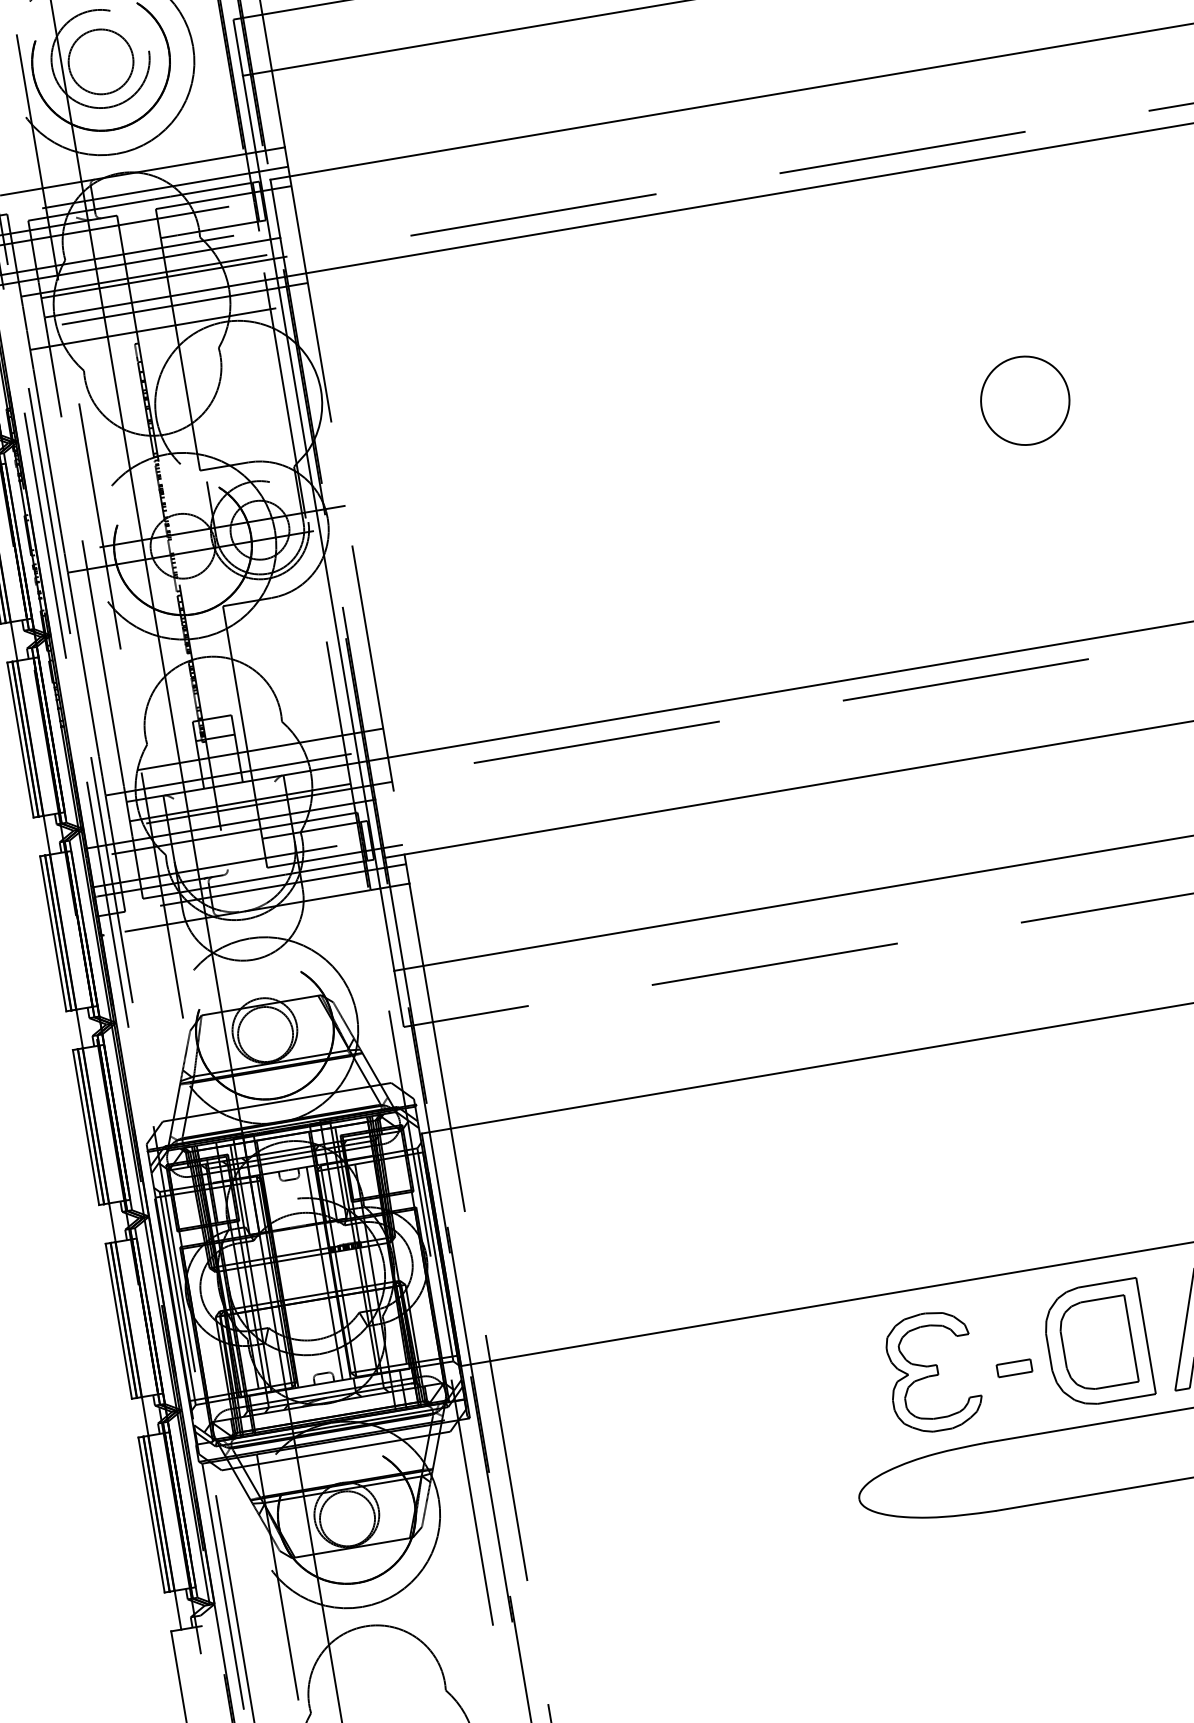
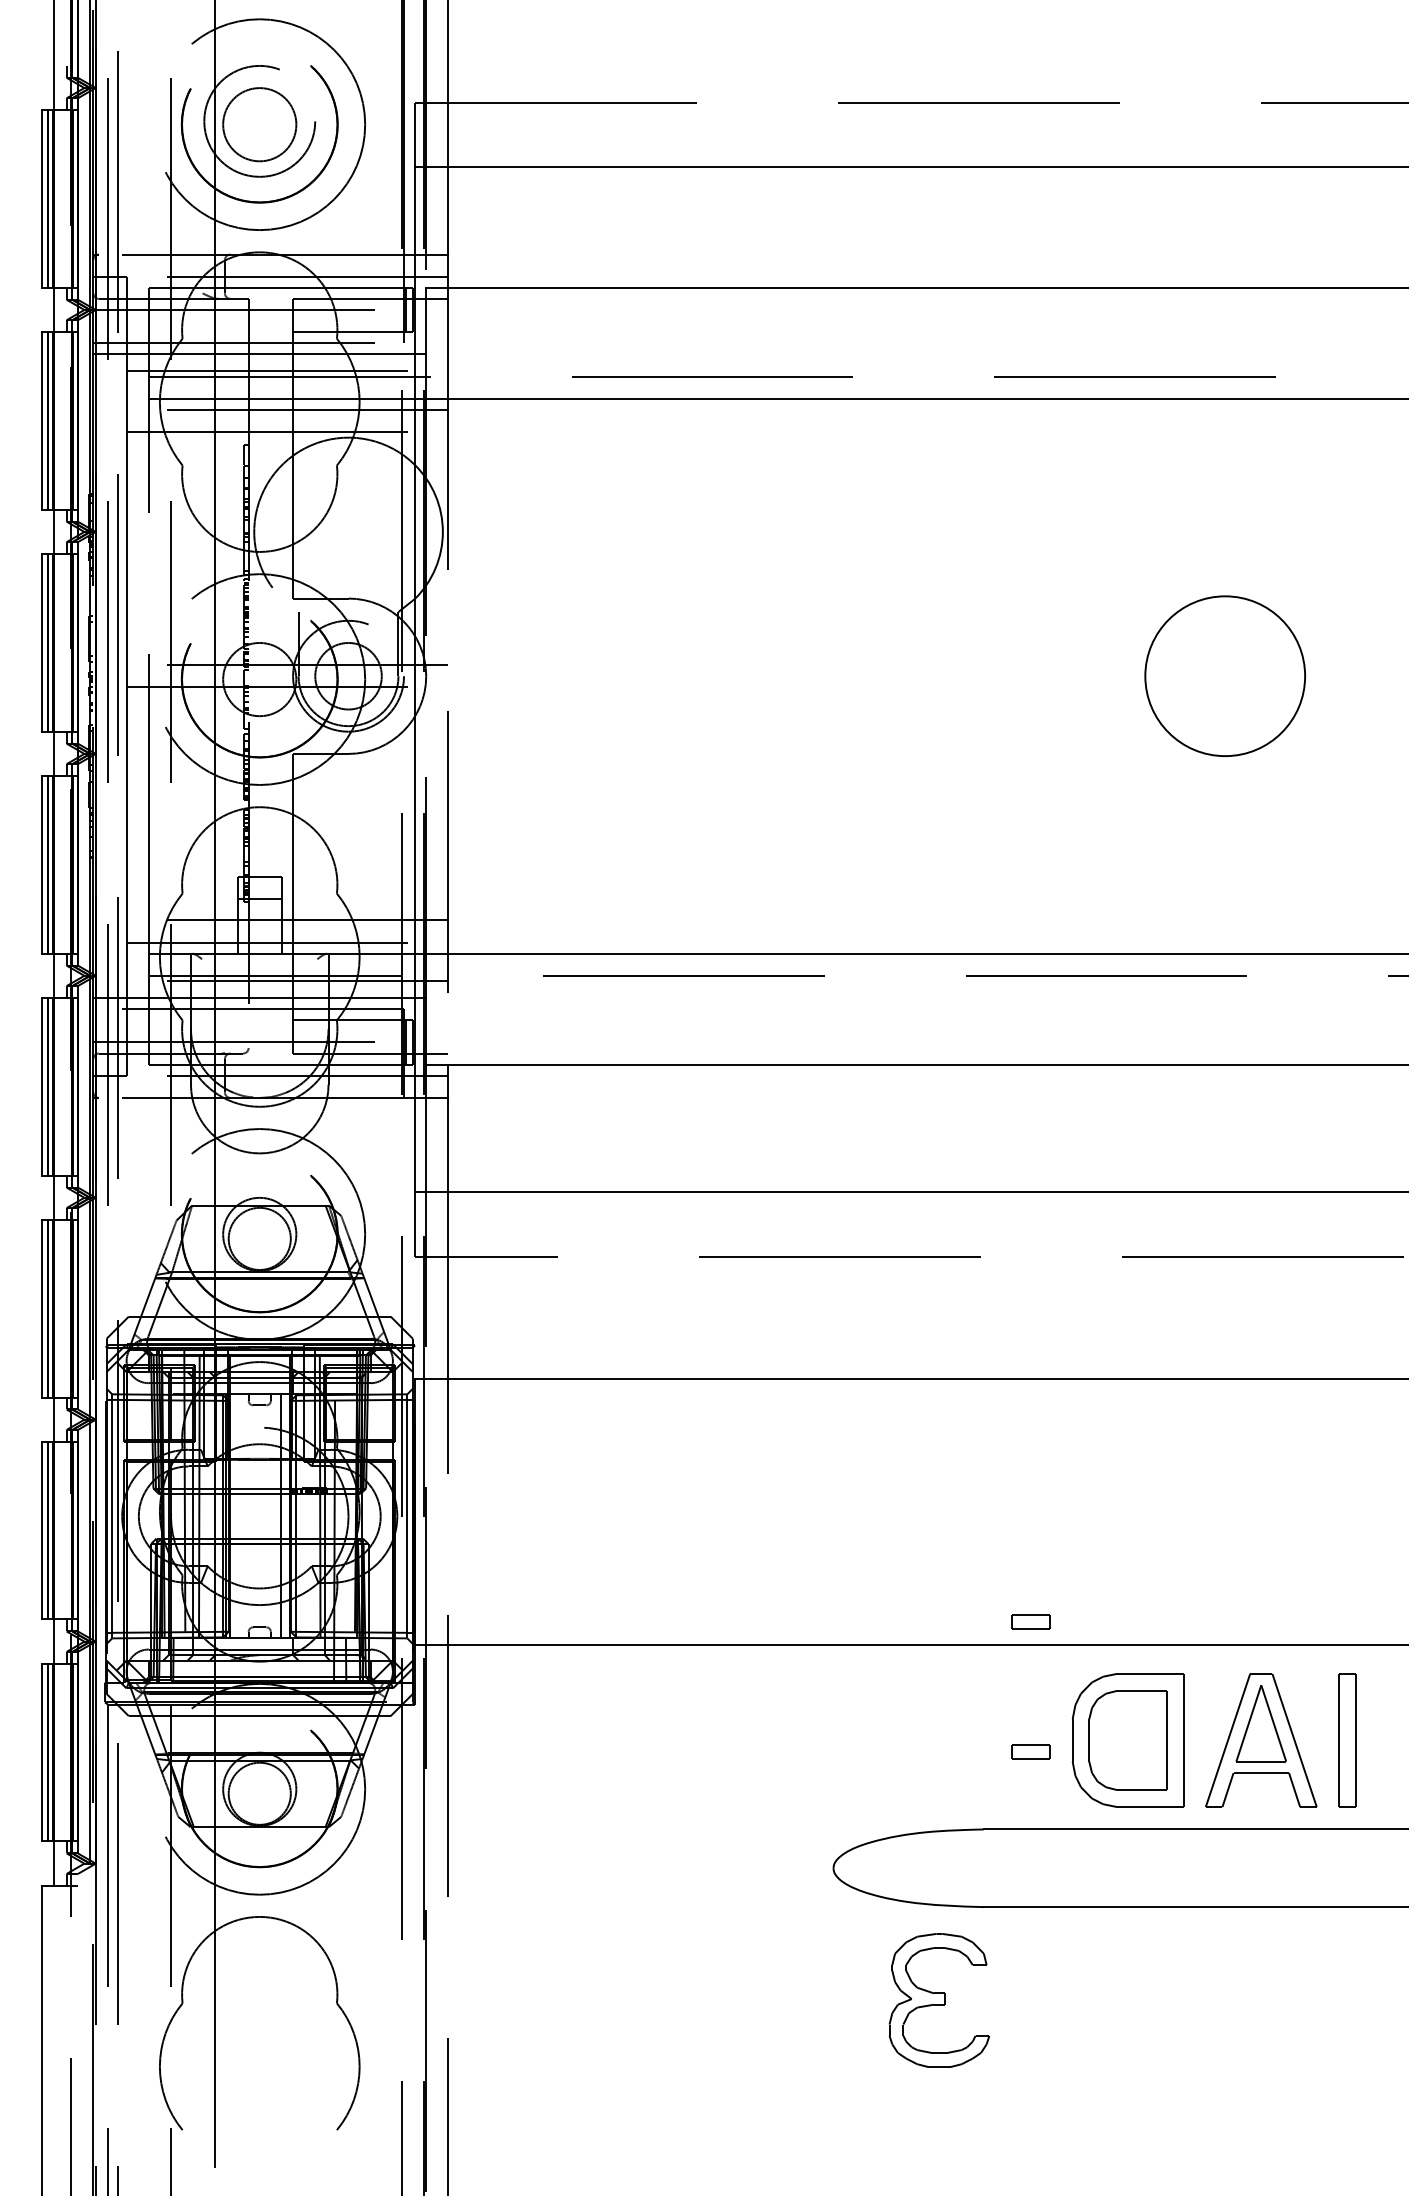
circle: (1025, 400) -> (1225, 676), size x1.6
part: (994, 1254) -> (1030, 1621), added
part: (932, 1371) -> (939, 2000), moved

